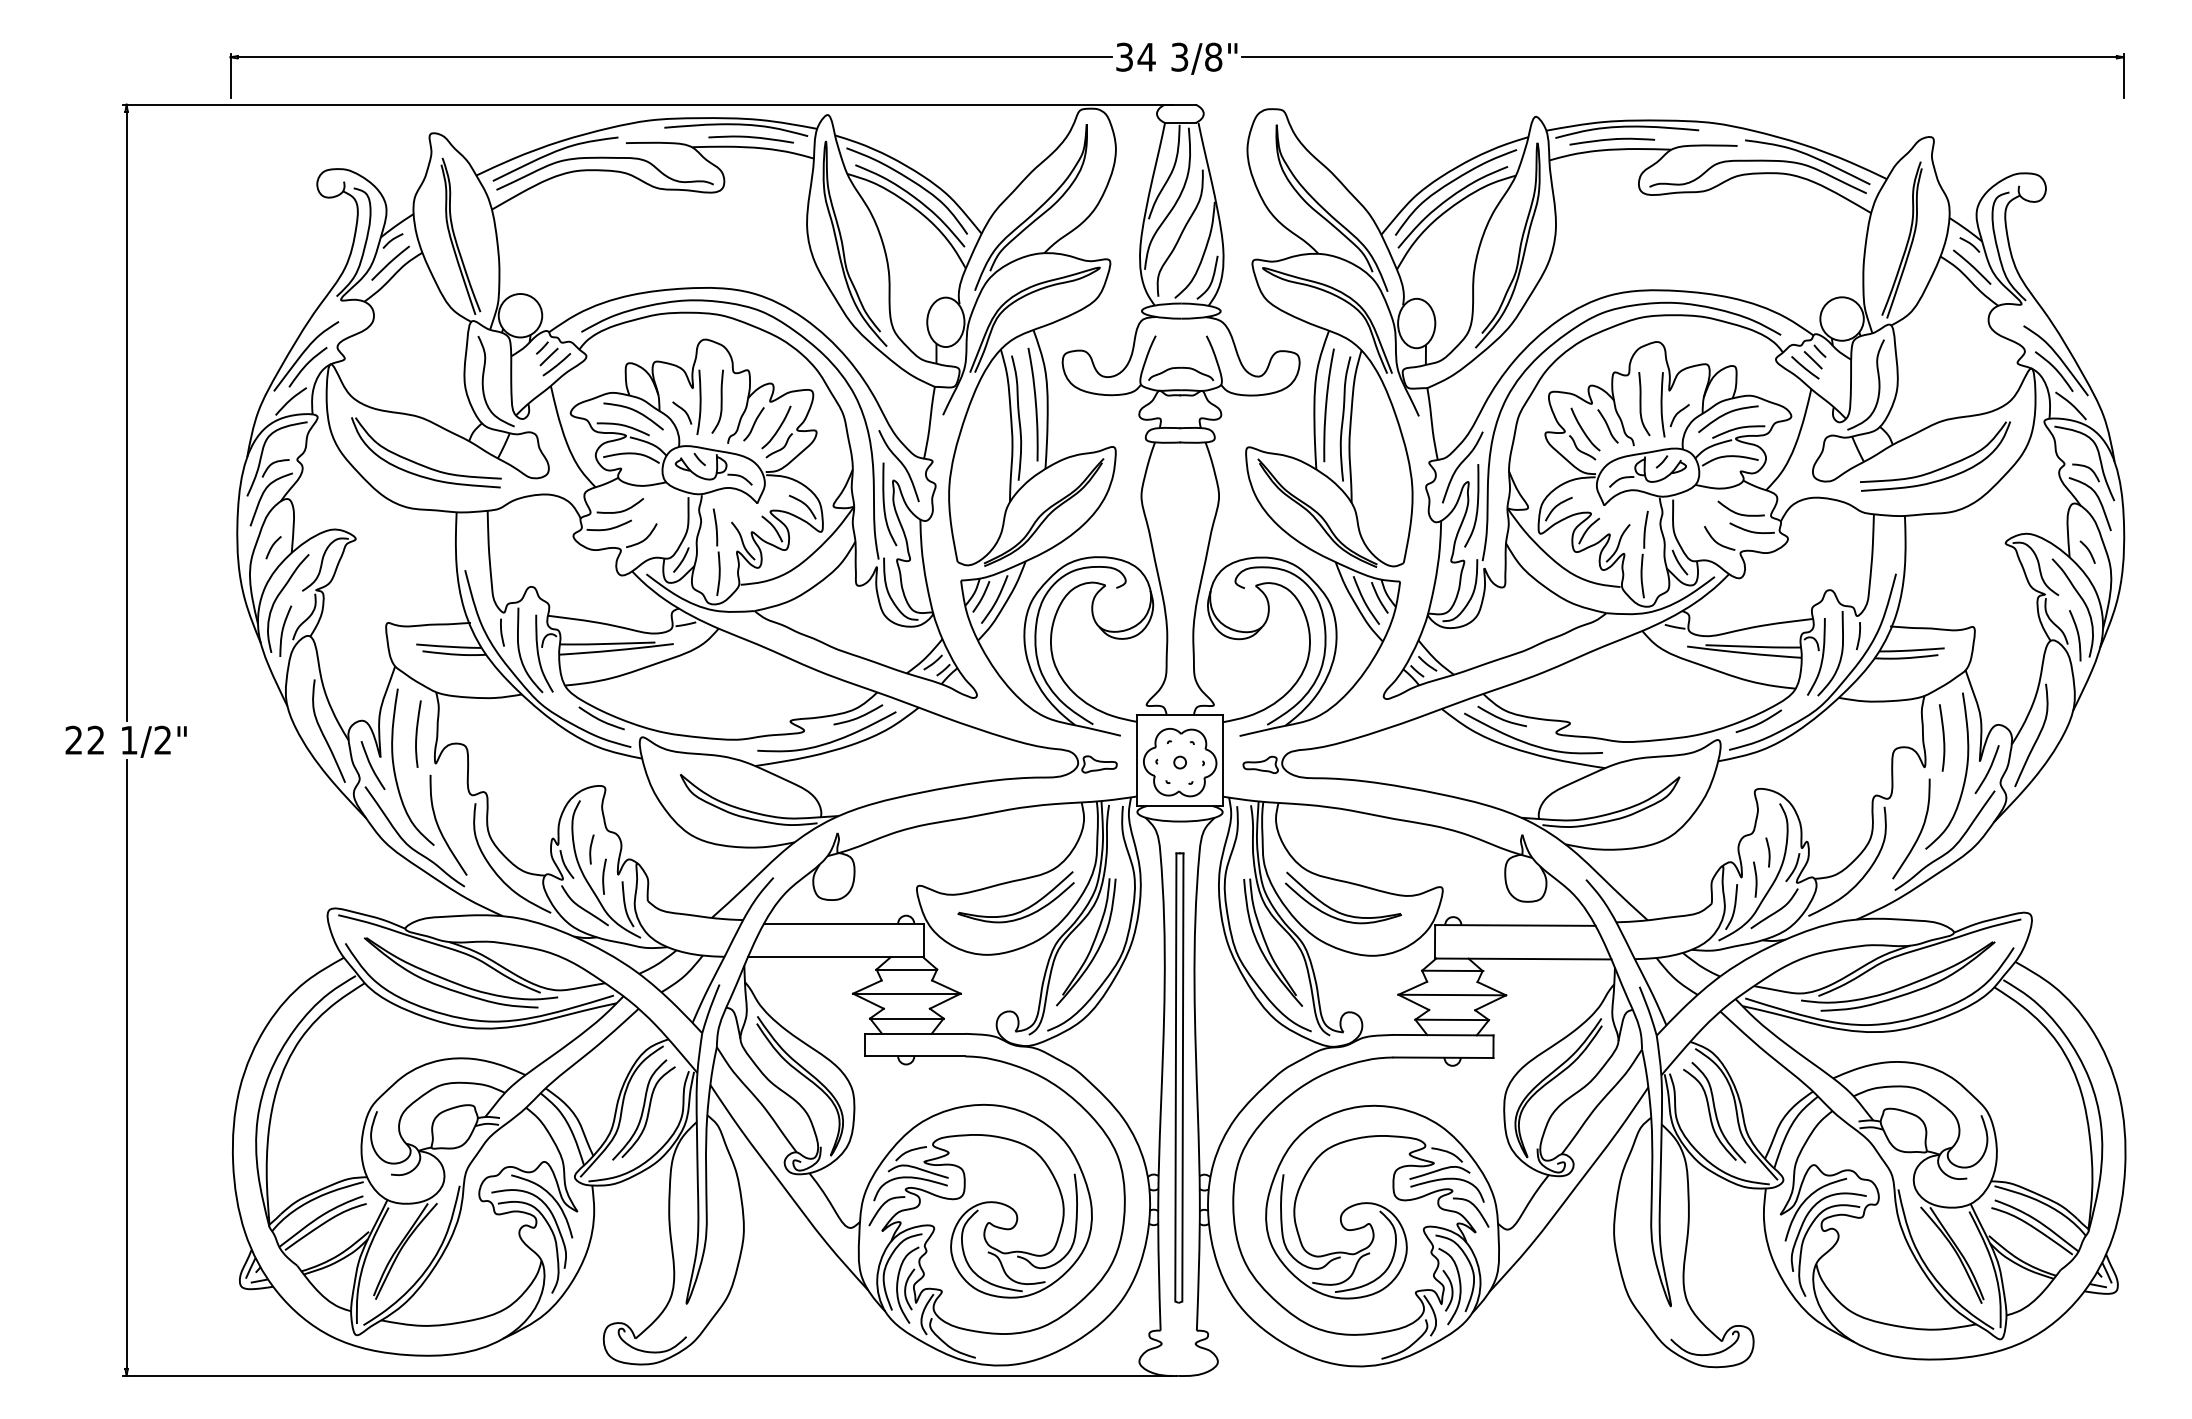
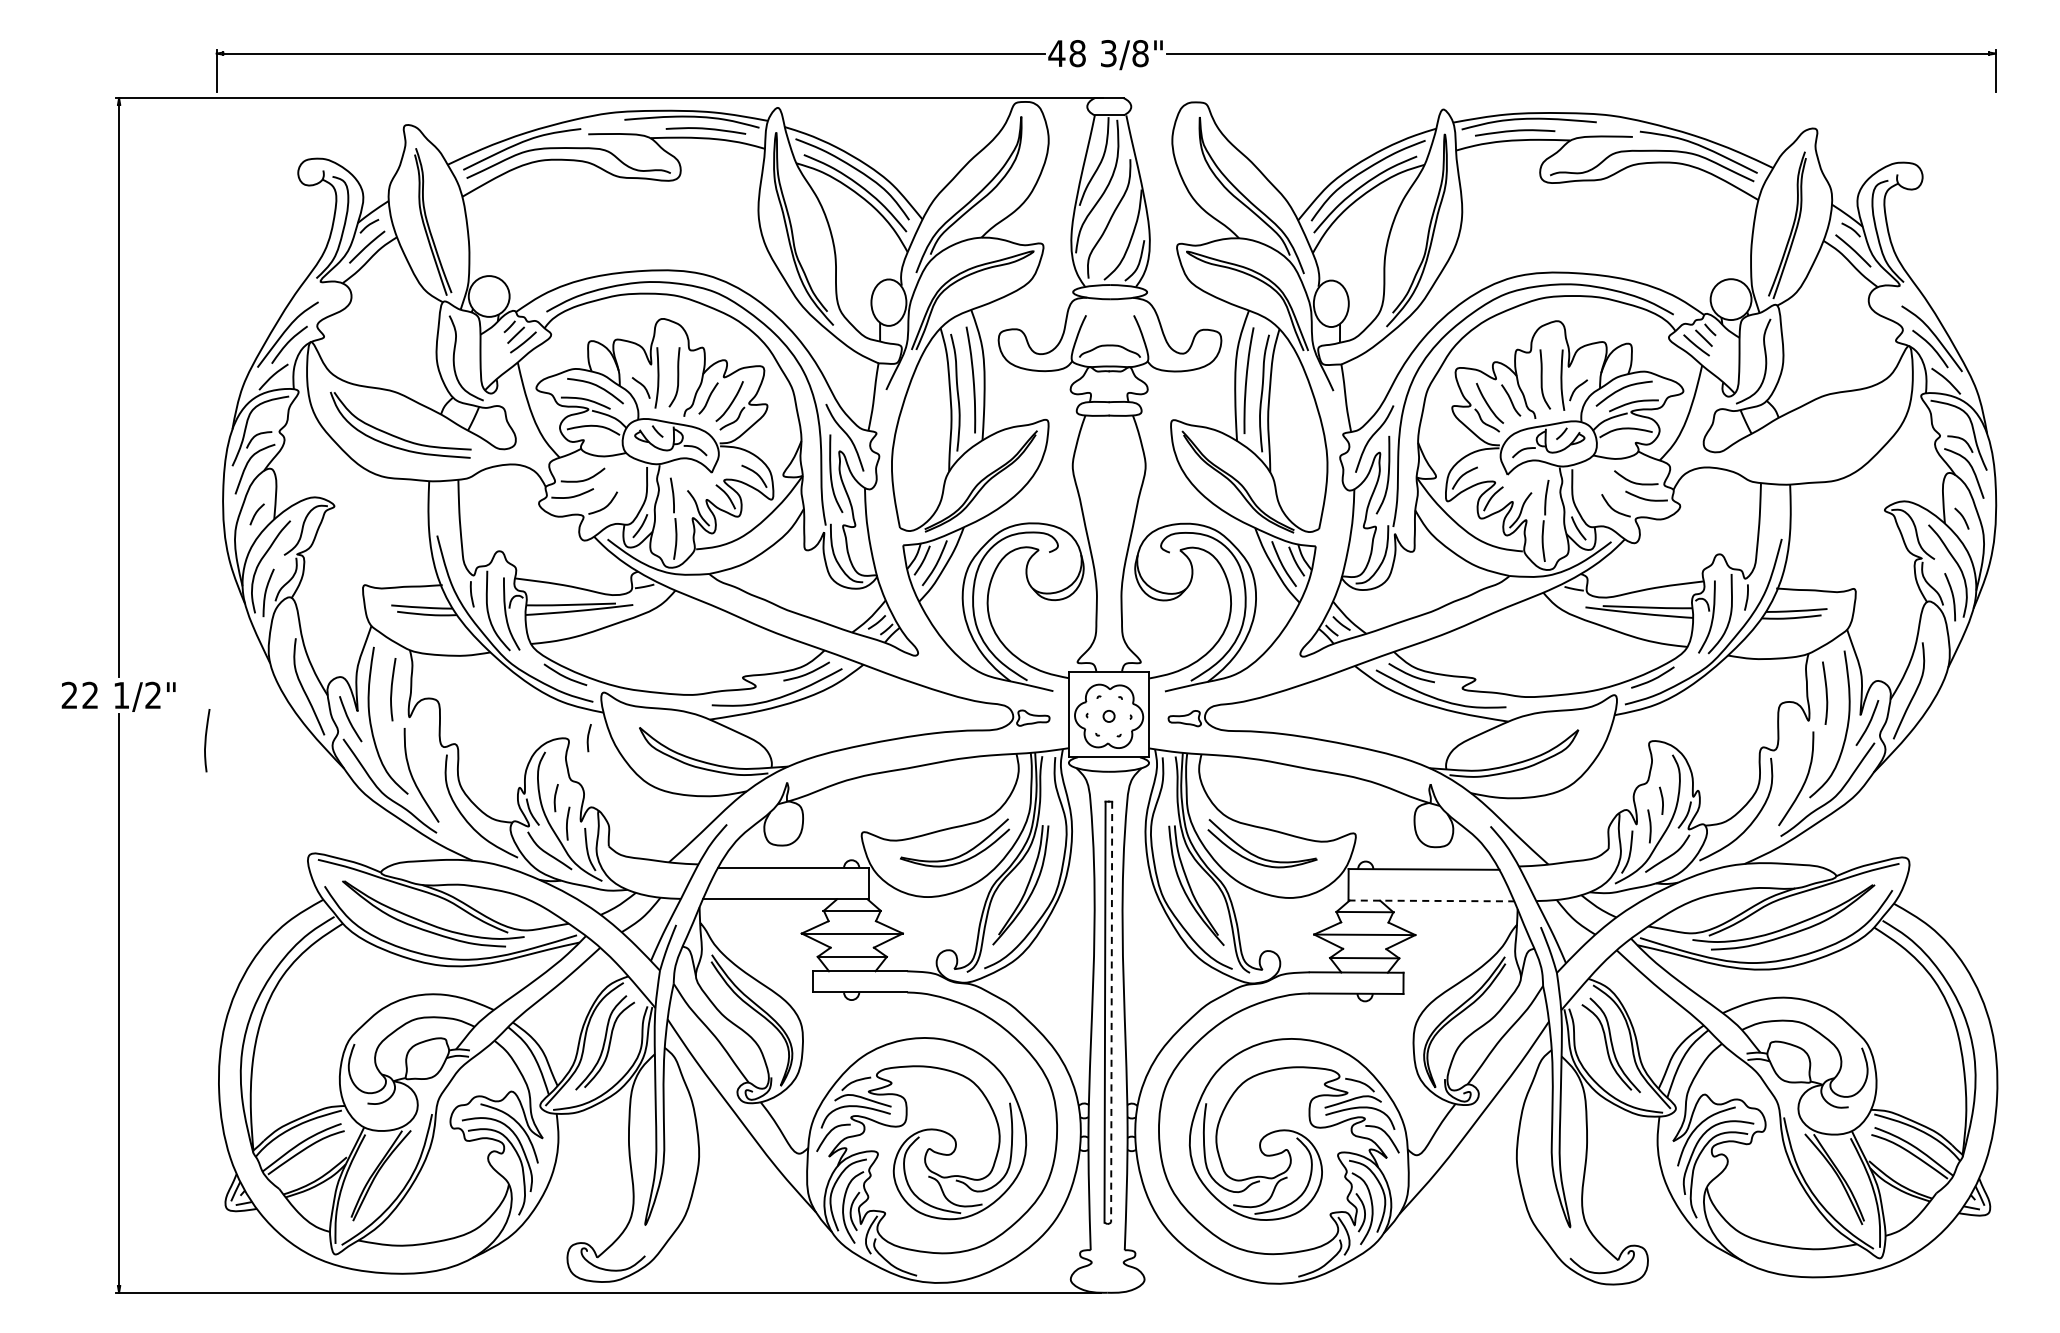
text: (1135, 57) -> (1067, 53), 34 -> 48
part: (1939, 467) -> (1822, 439), removed
curve: (626, 786) -> (588, 738), added
curve: (219, 788) -> (206, 740), added
line: (1523, 958) -> (1431, 900), solid -> dashed
line: (1182, 1077) -> (1111, 1012), solid -> dashed

